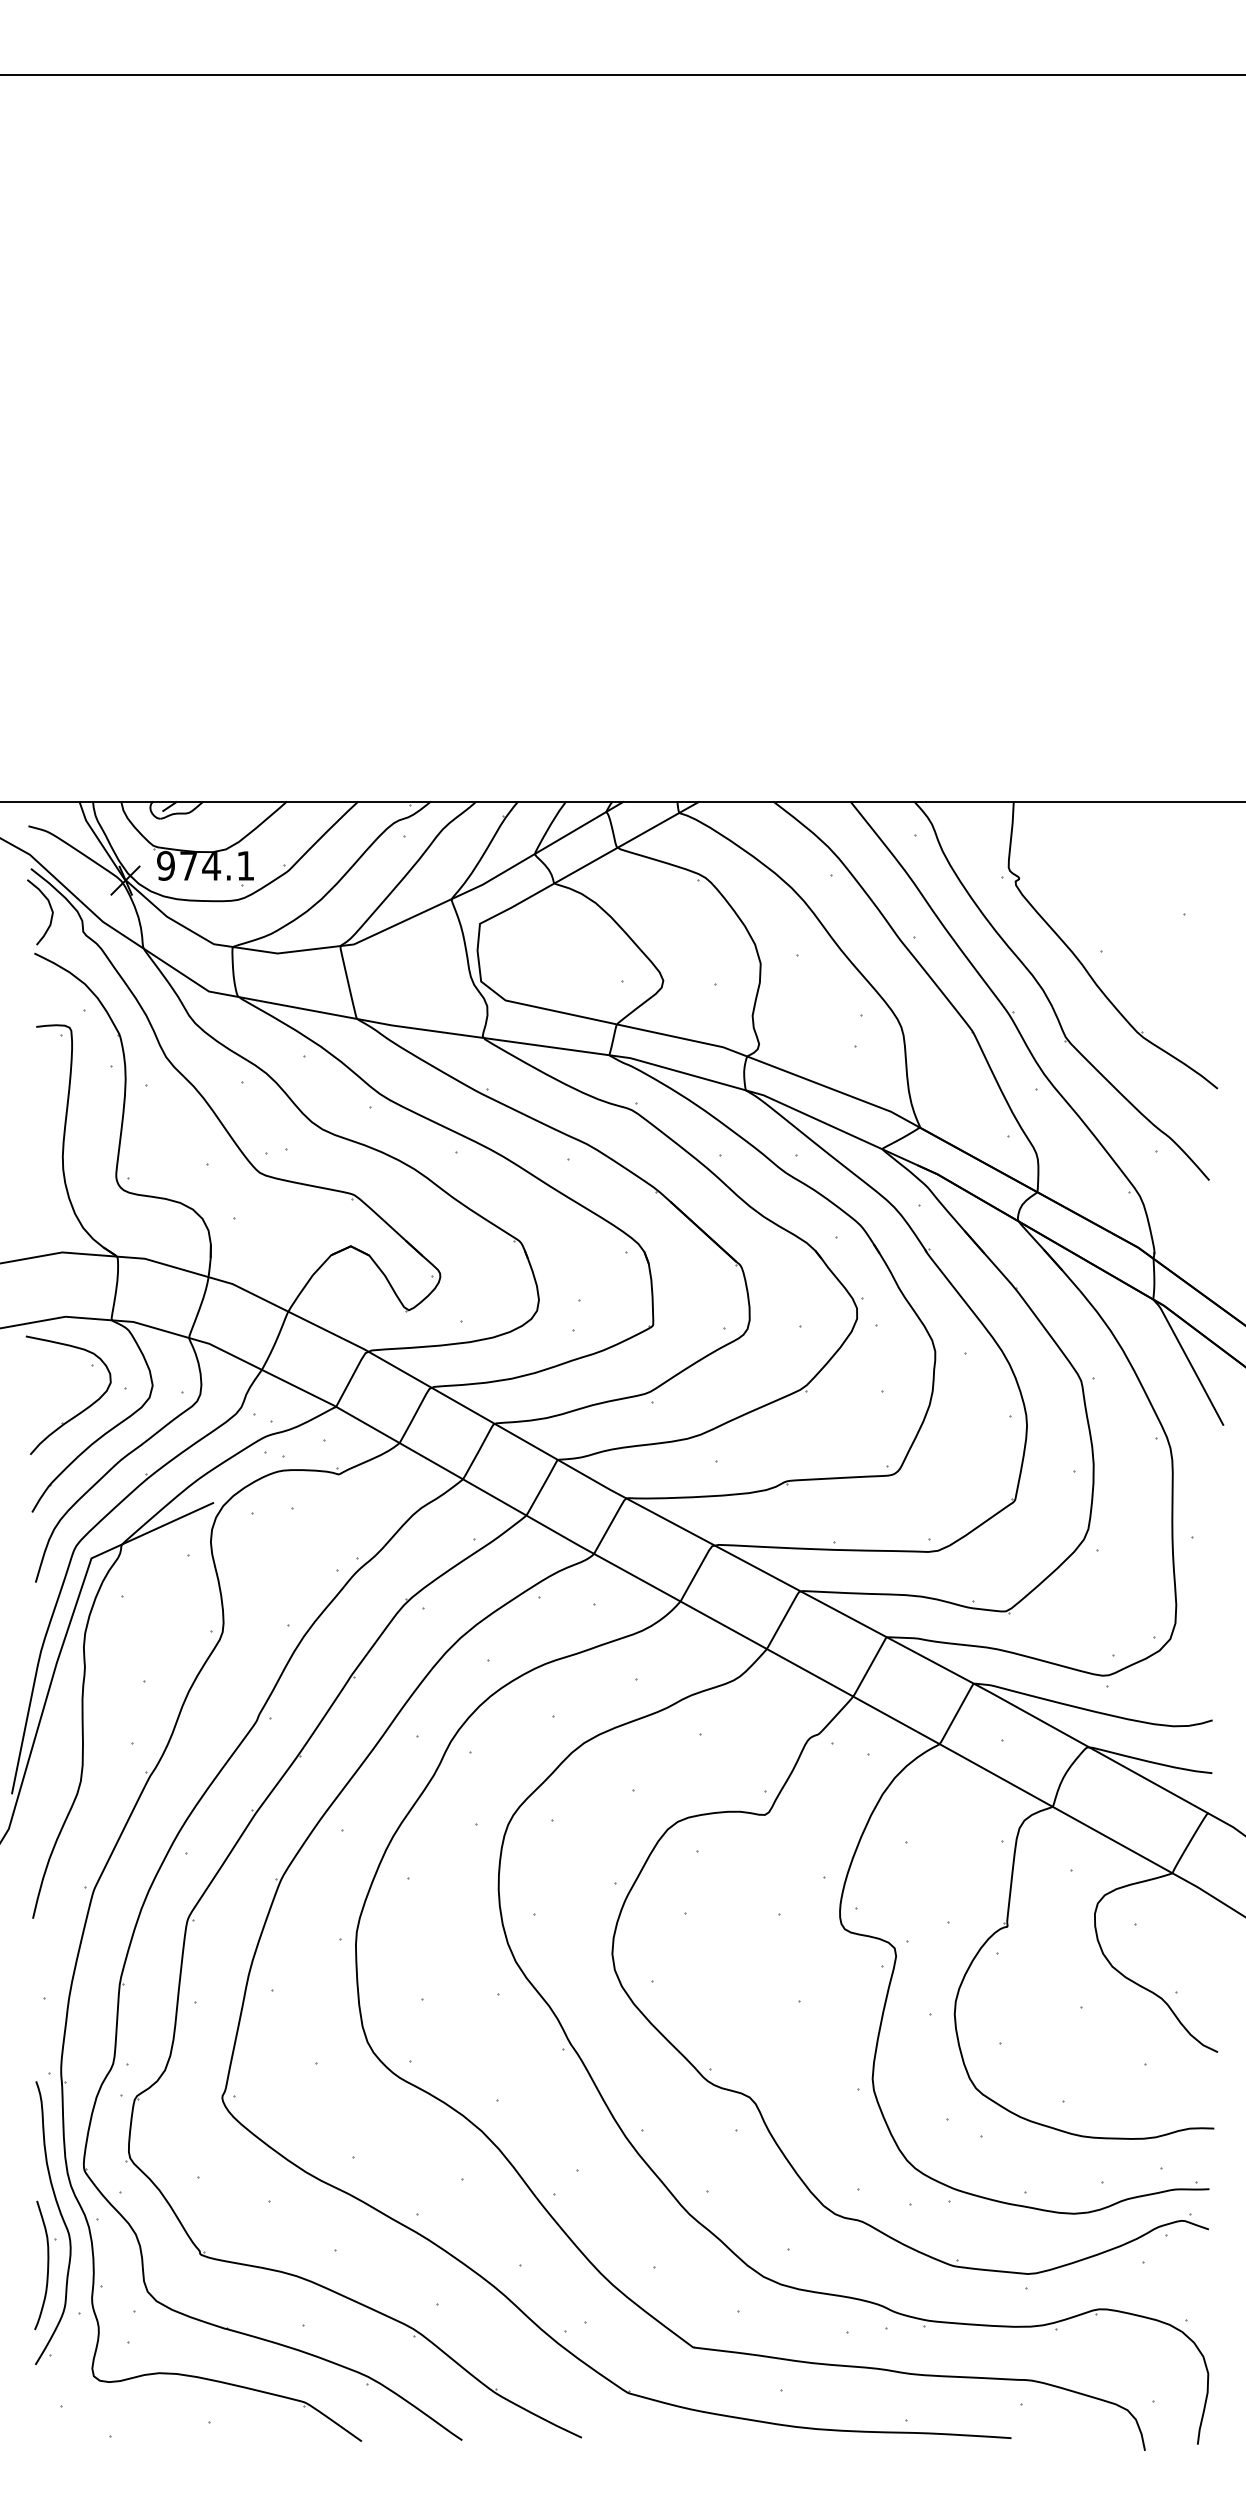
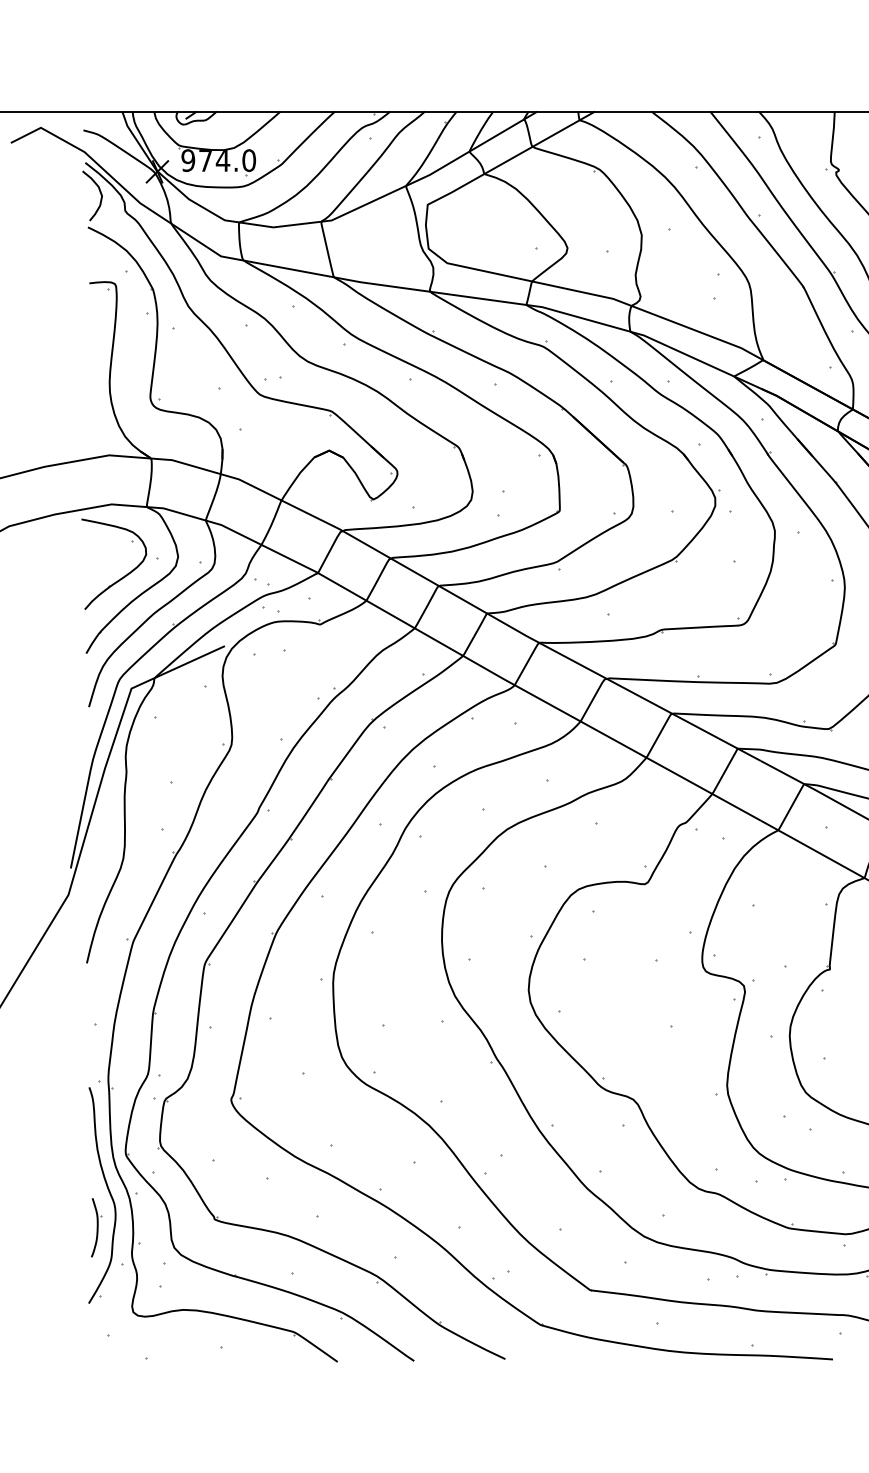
text: (245, 865) -> (248, 160), 974.1 -> 974.0
part: (45, 2265) -> (96, 1227), size x0.6

